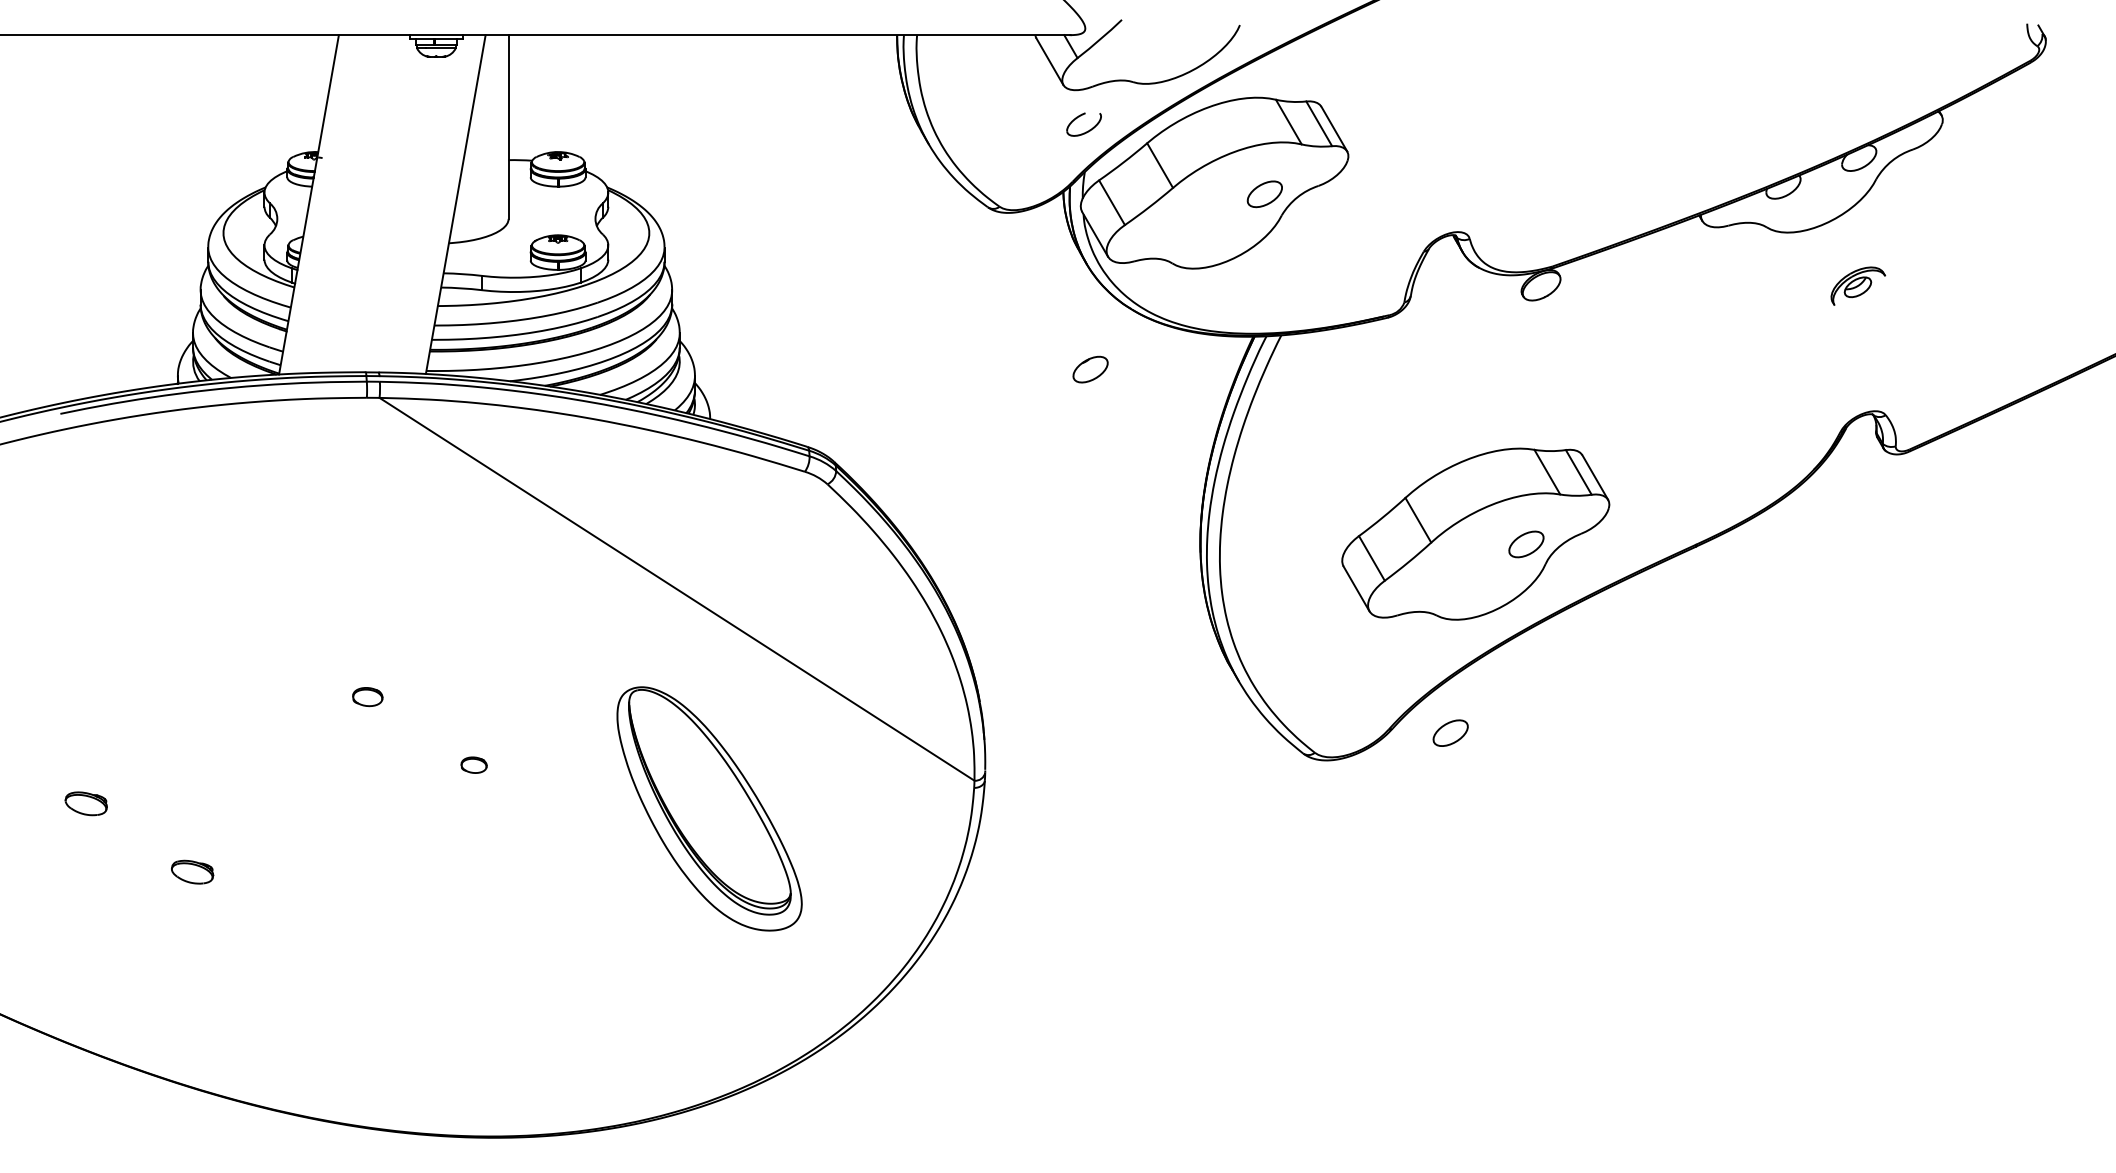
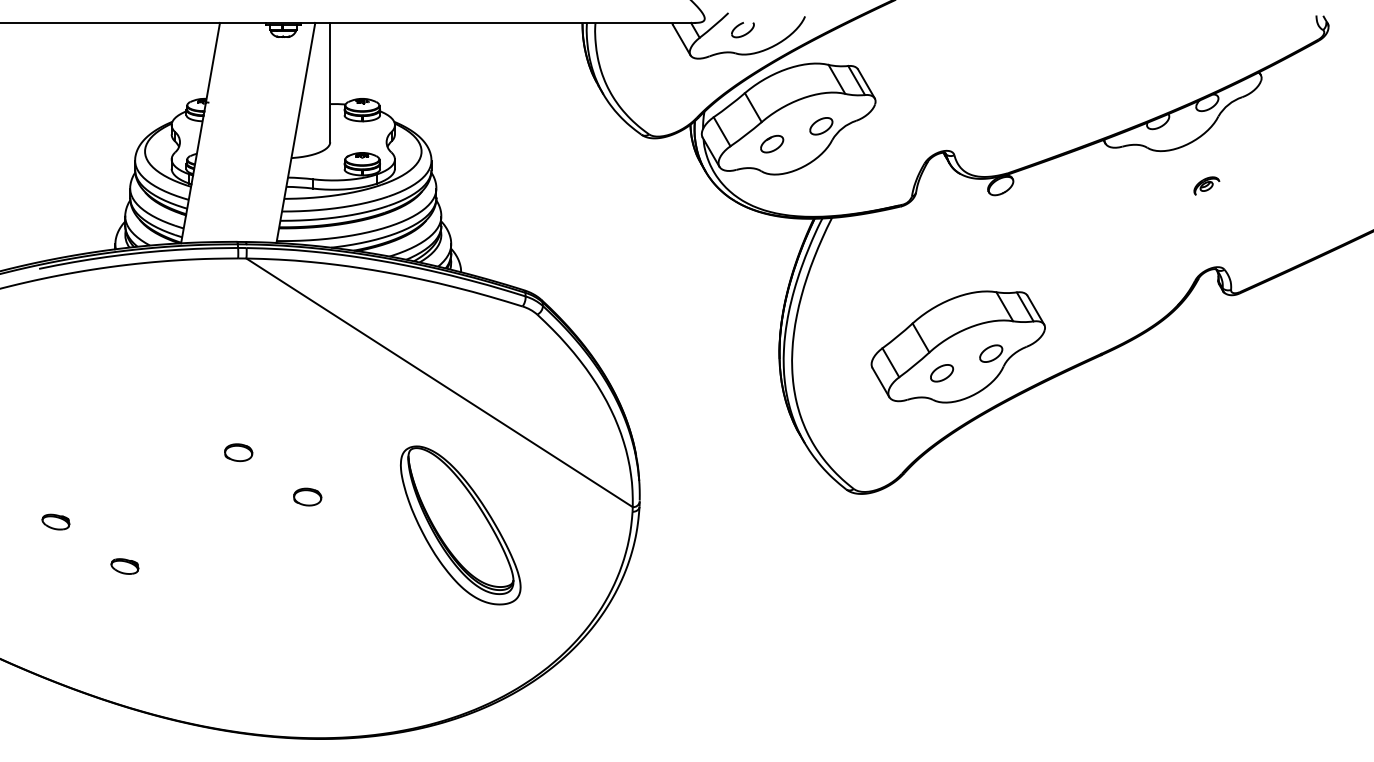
part: (1083, 125) -> (742, 30), moved
part: (1857, 285) -> (1206, 185), size x0.71
part: (1091, 368) -> (772, 143), moved
part: (367, 696) -> (238, 452), size x1.43
part: (1451, 733) -> (942, 373), moved
part: (473, 764) -> (307, 496), size x1.67

